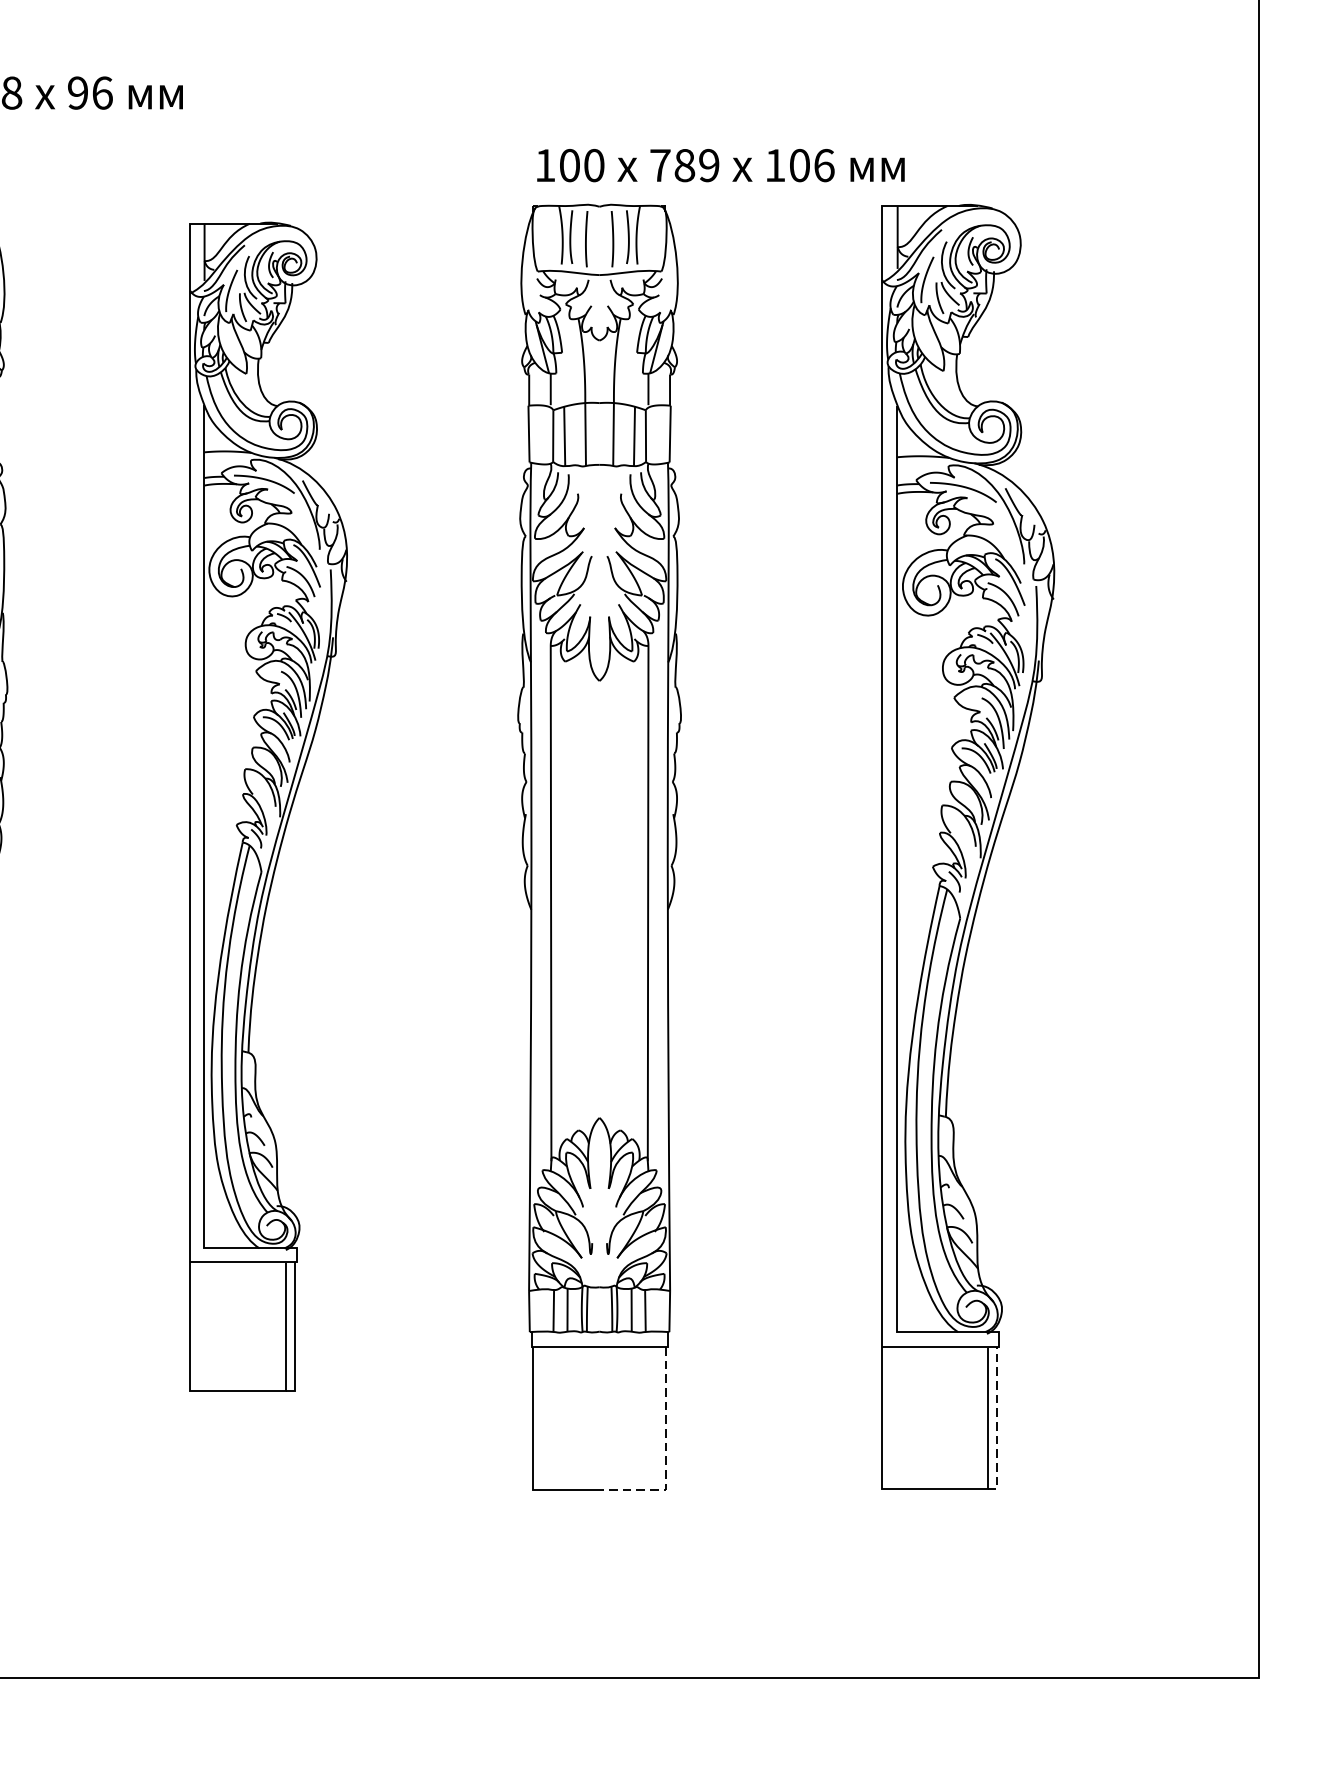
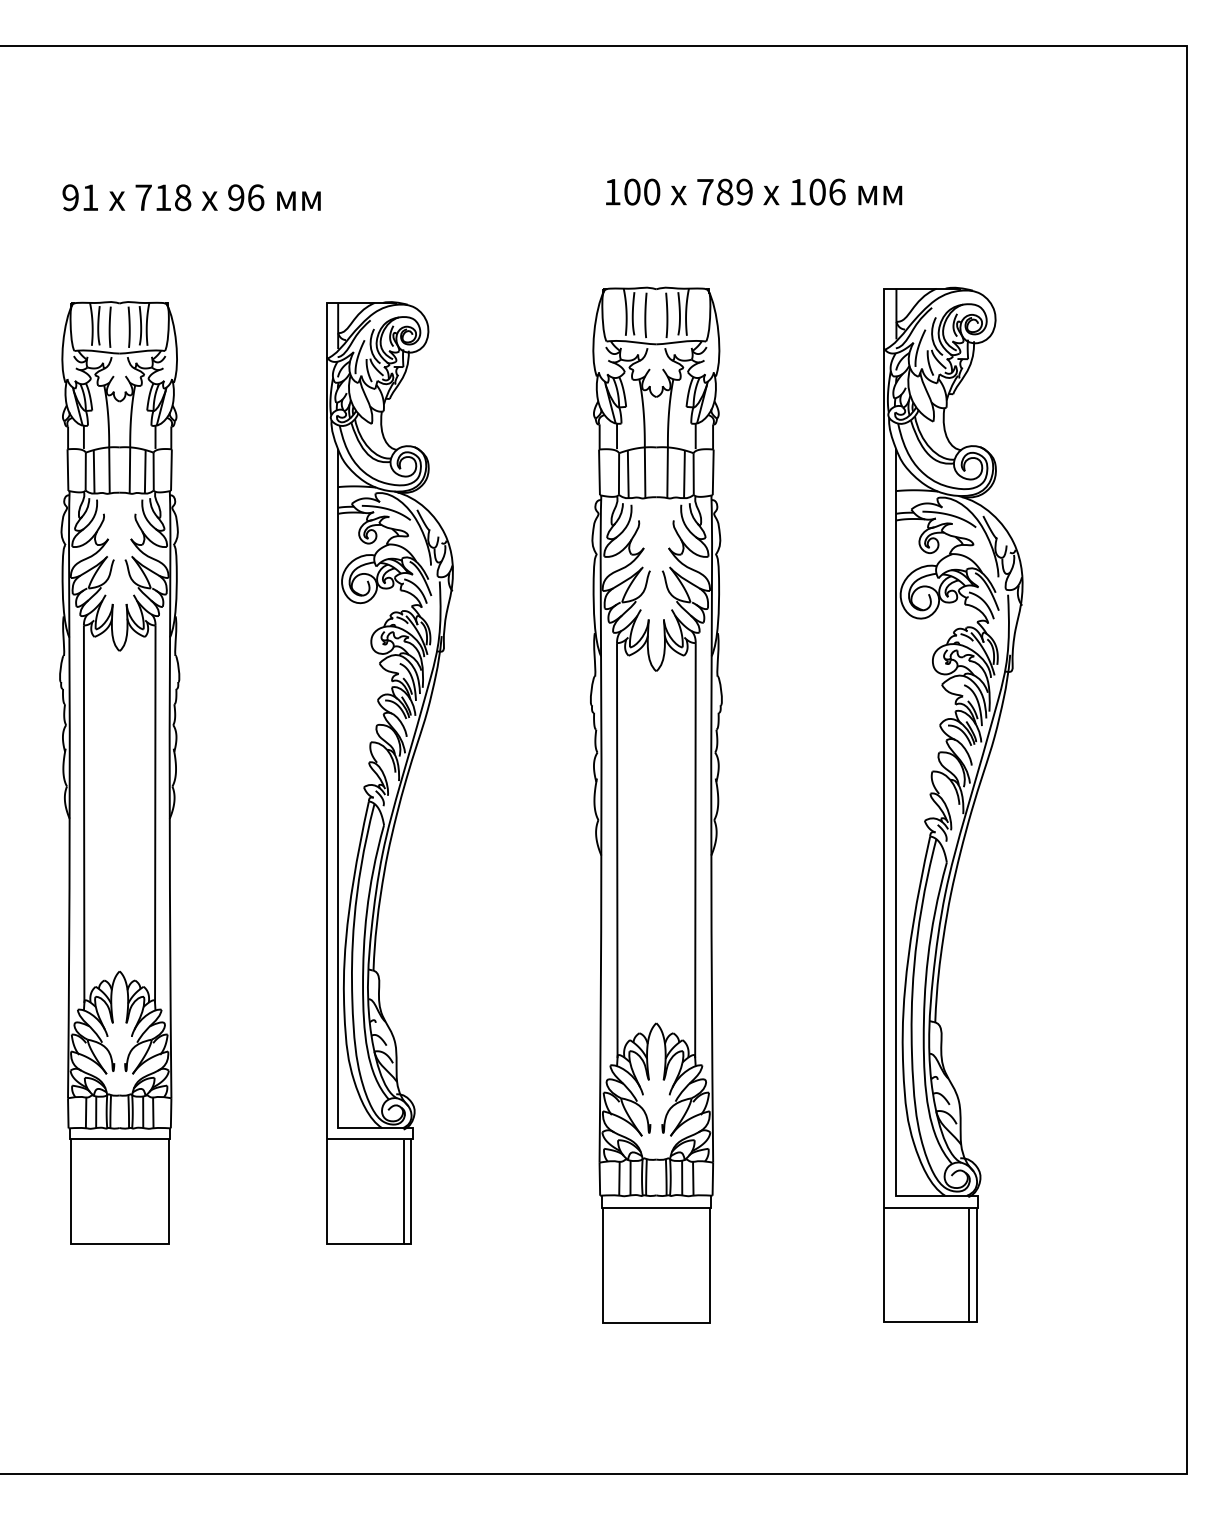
text: (721, 164) -> (754, 191), moved
line: (997, 1423) -> (976, 1269), dashed -> solid
line: (665, 1452) -> (709, 1292), dashed -> solid

